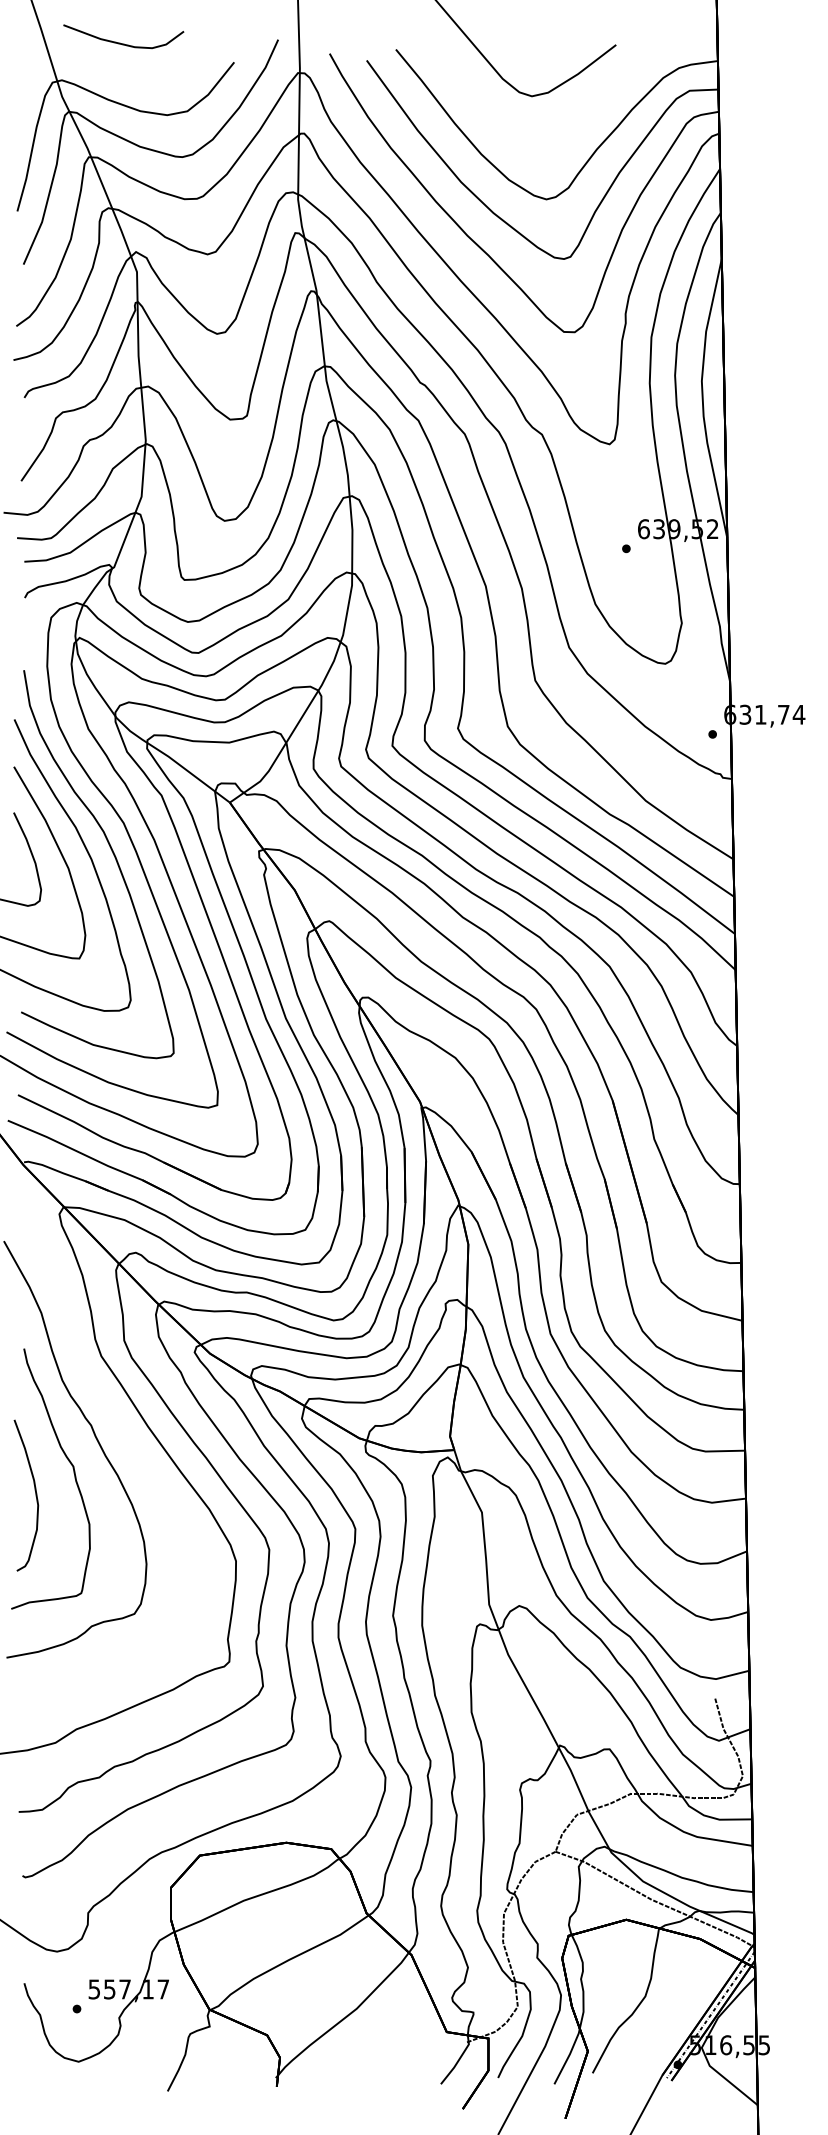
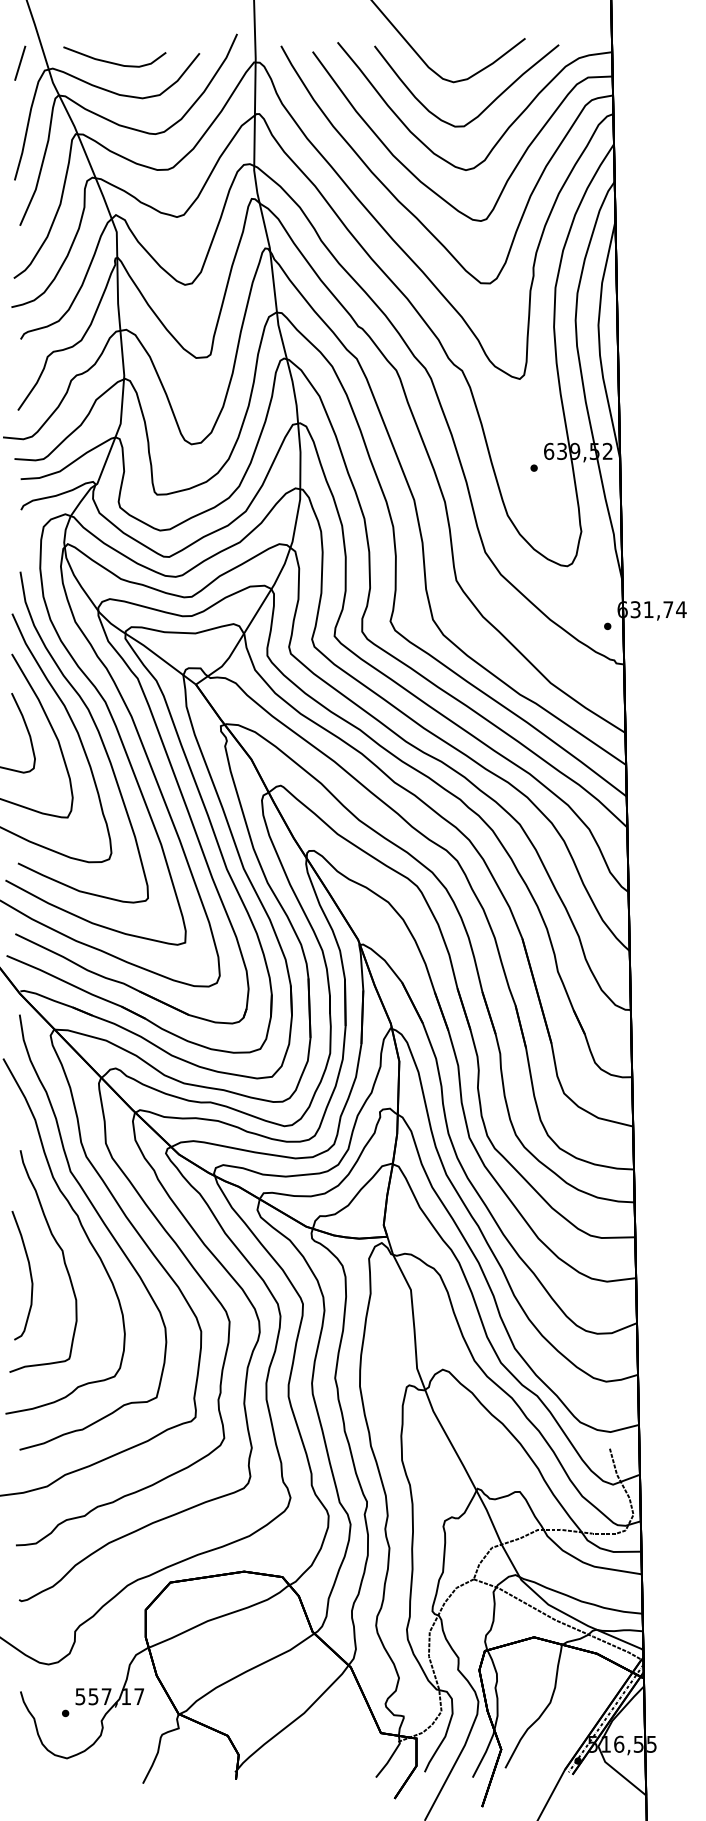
curve: (120, 42) -> (112, 61), moved
line: (23, 73) -> (19, 62), added
curve: (571, 124) -> (487, 106), added
curve: (121, 1435) -> (103, 1224), added

